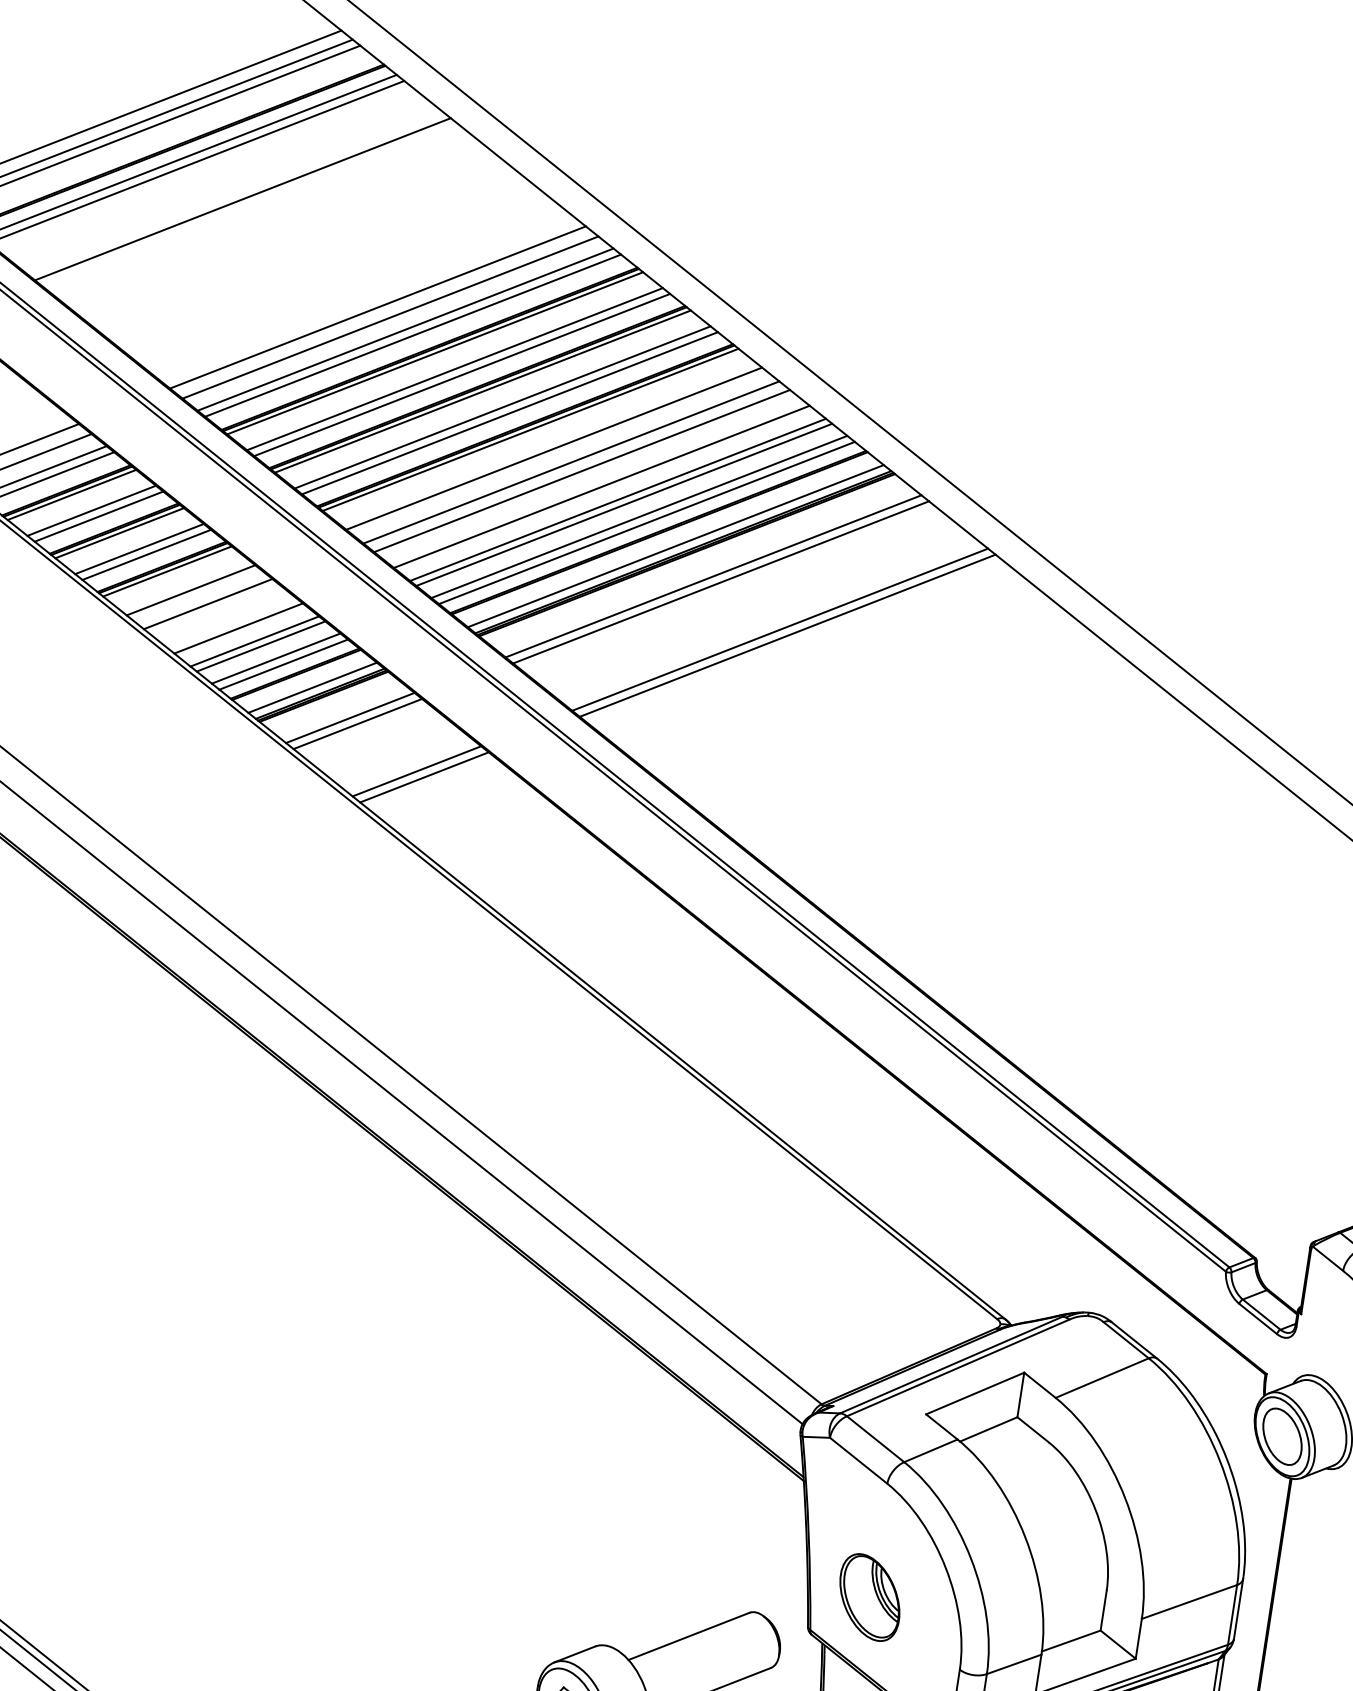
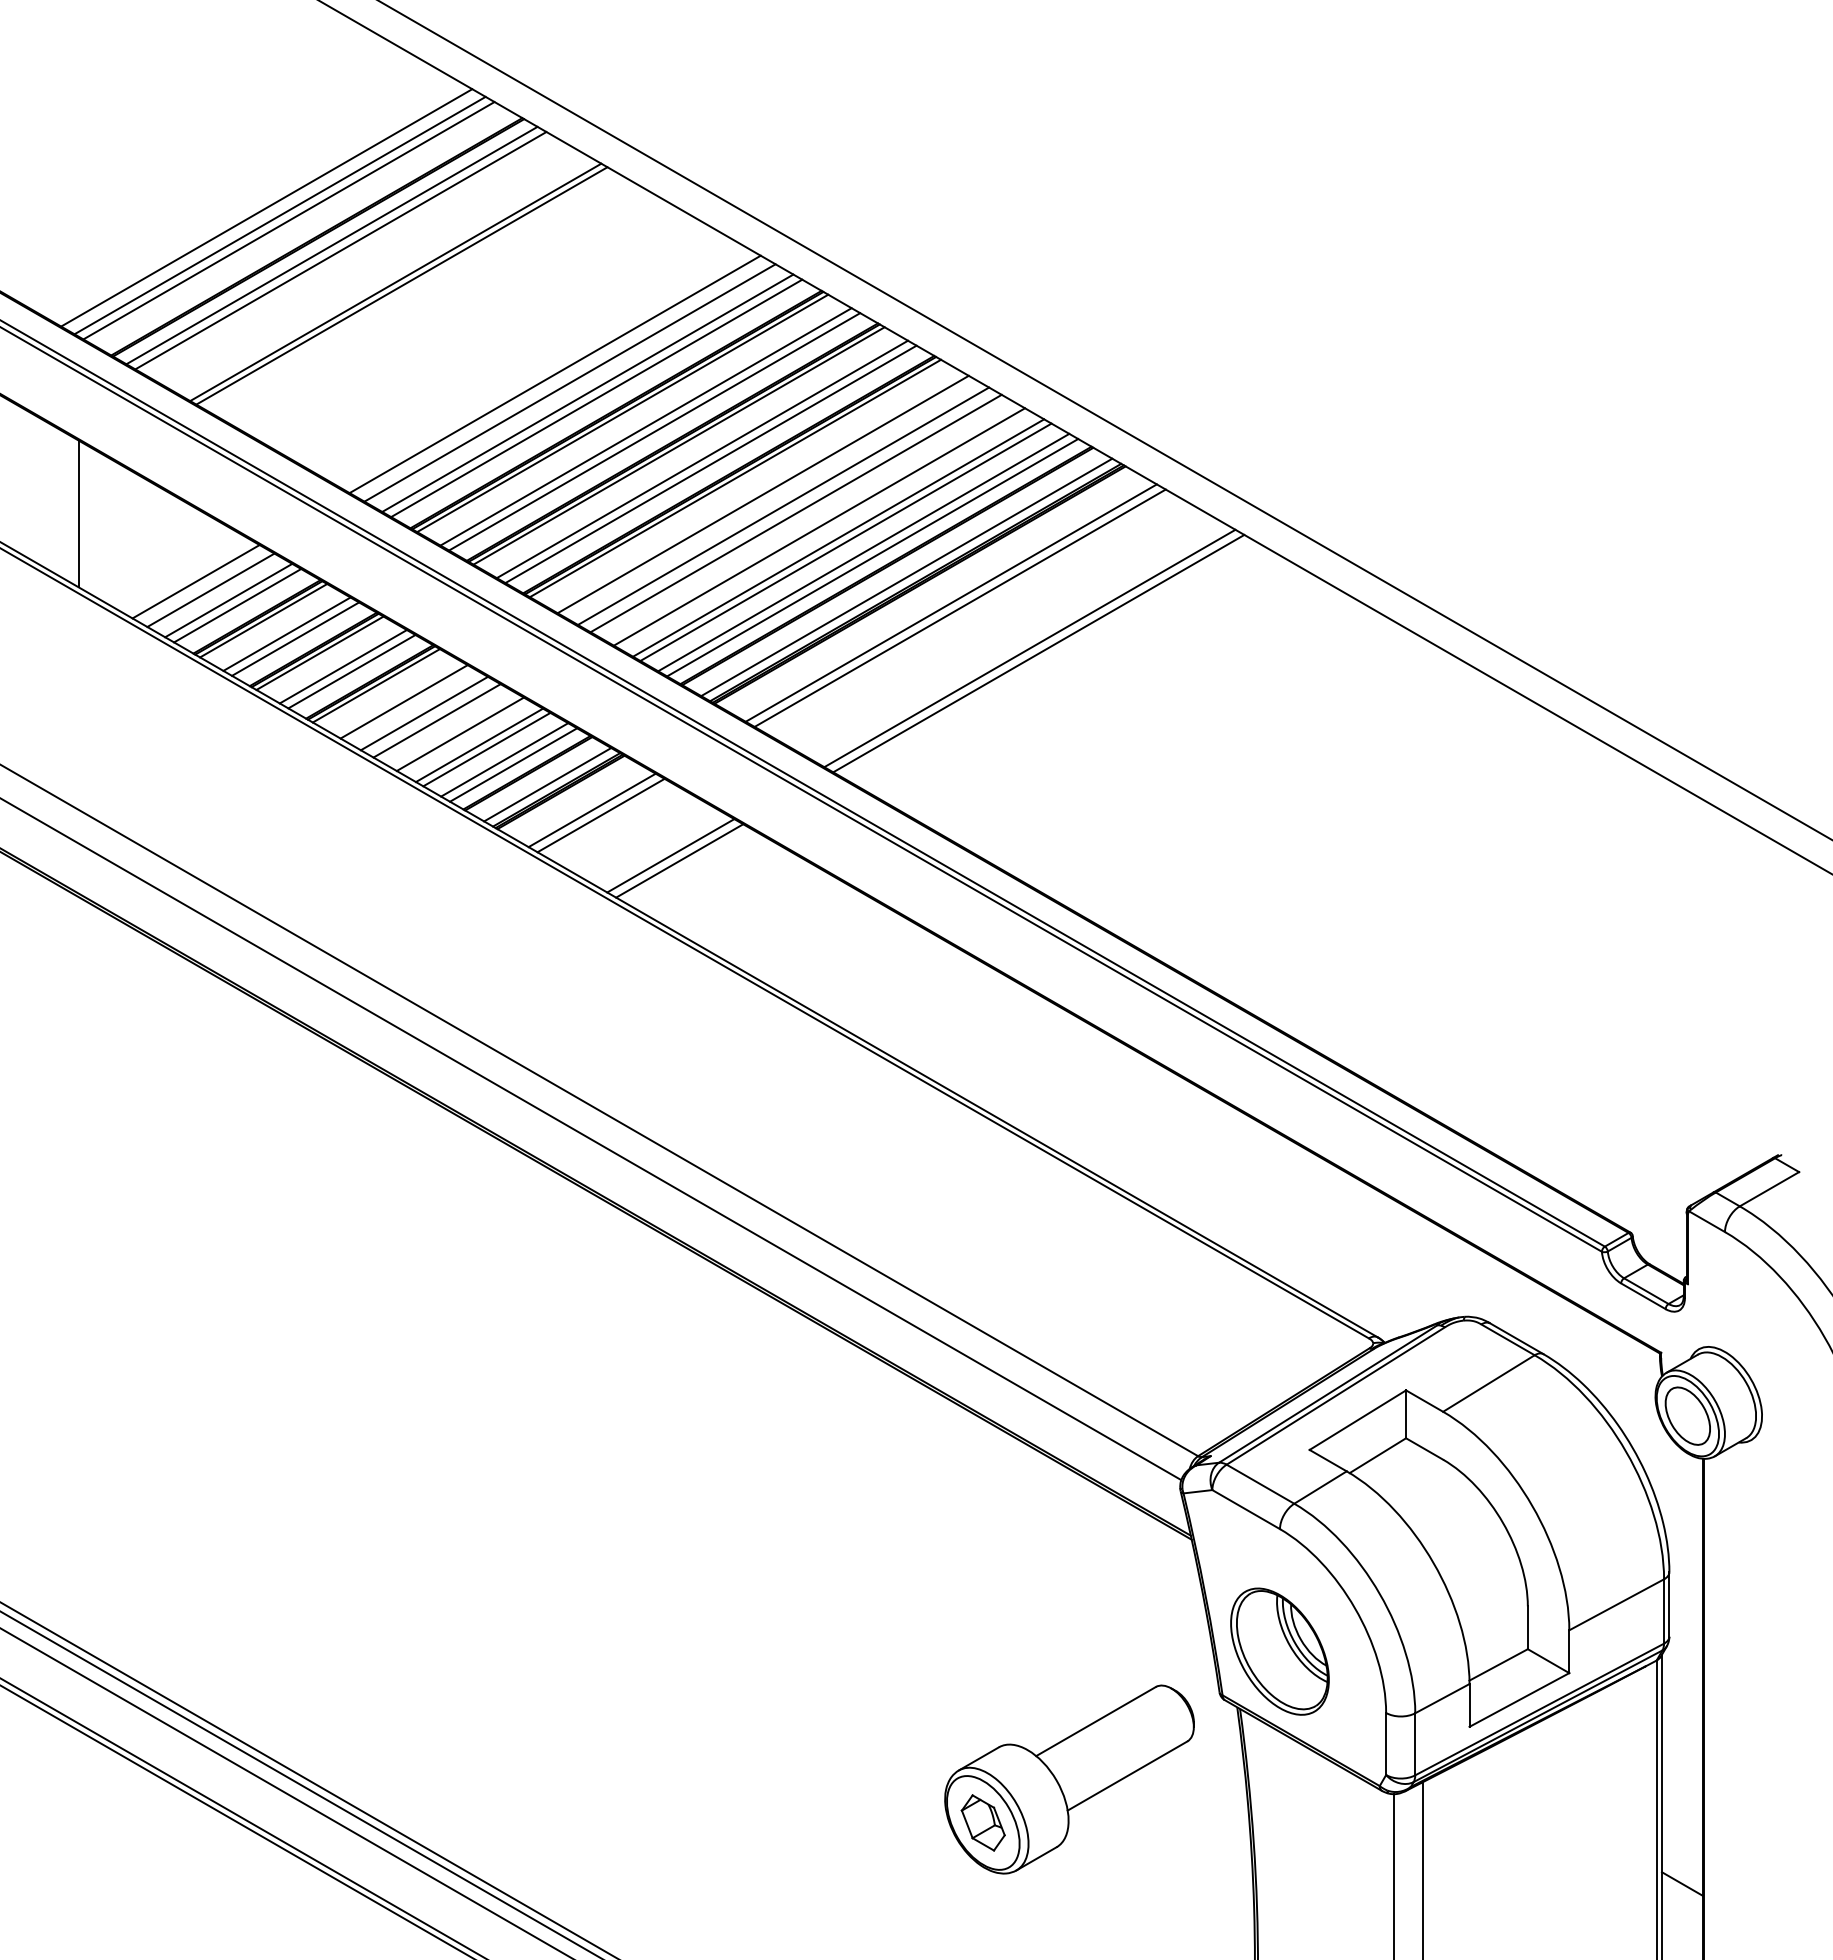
line: (247, 202) -> (401, 285), added
line: (218, 612) -> (436, 720), added
part: (869, 1597) -> (1279, 1651), size x1.43

